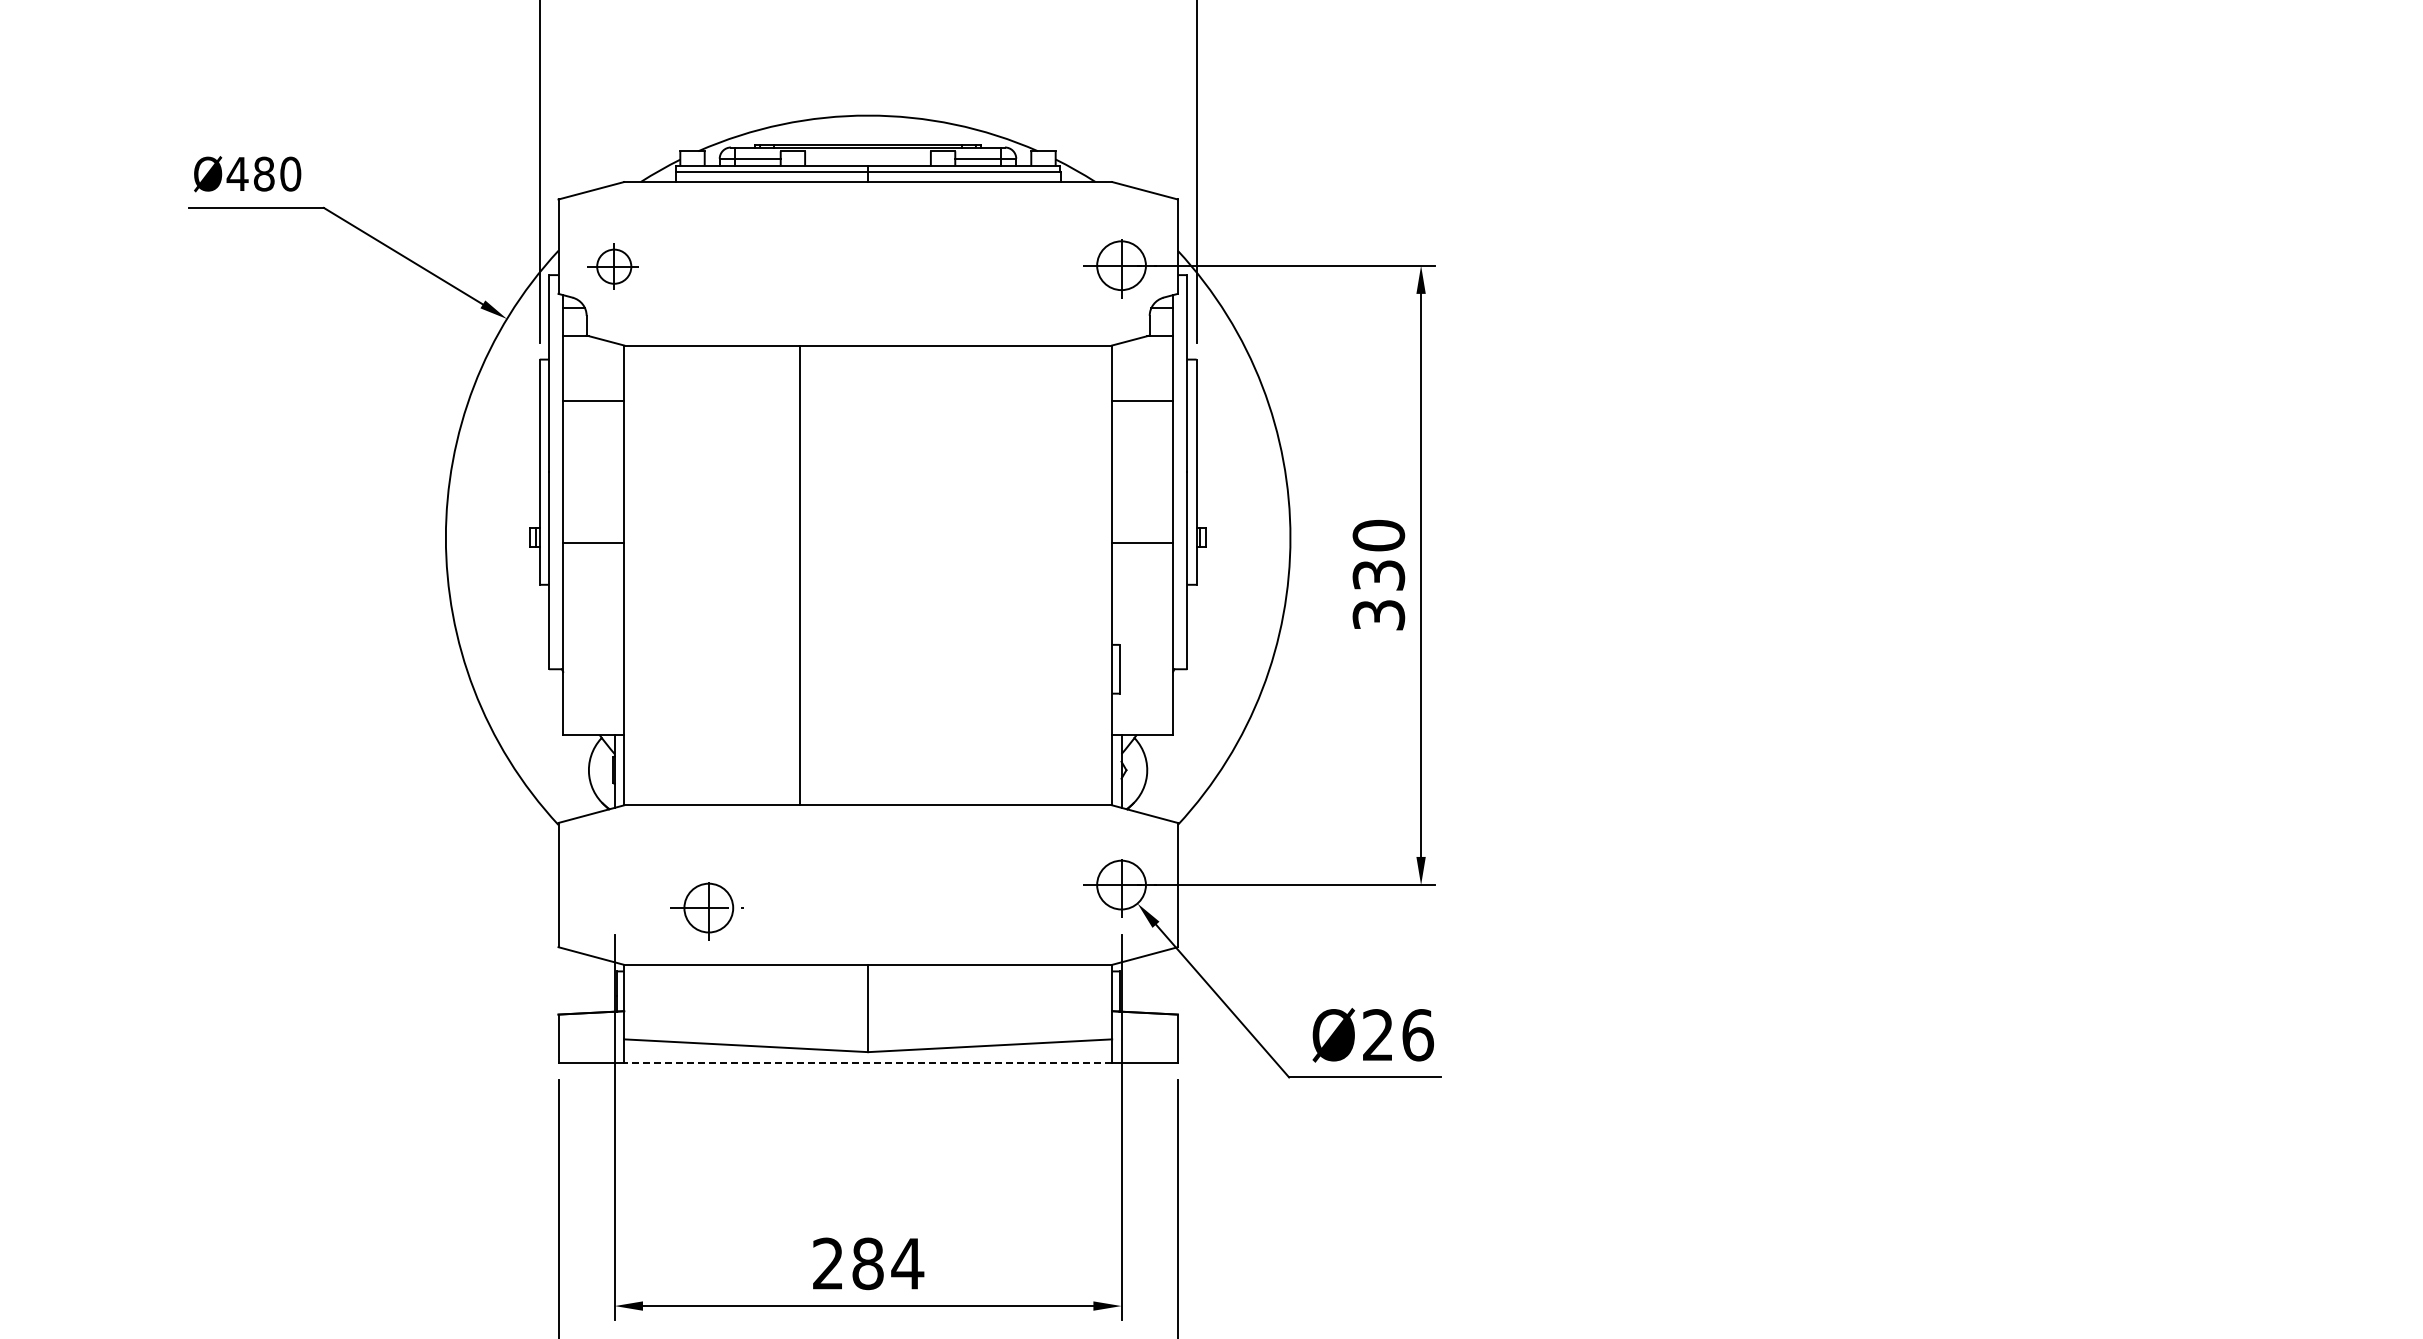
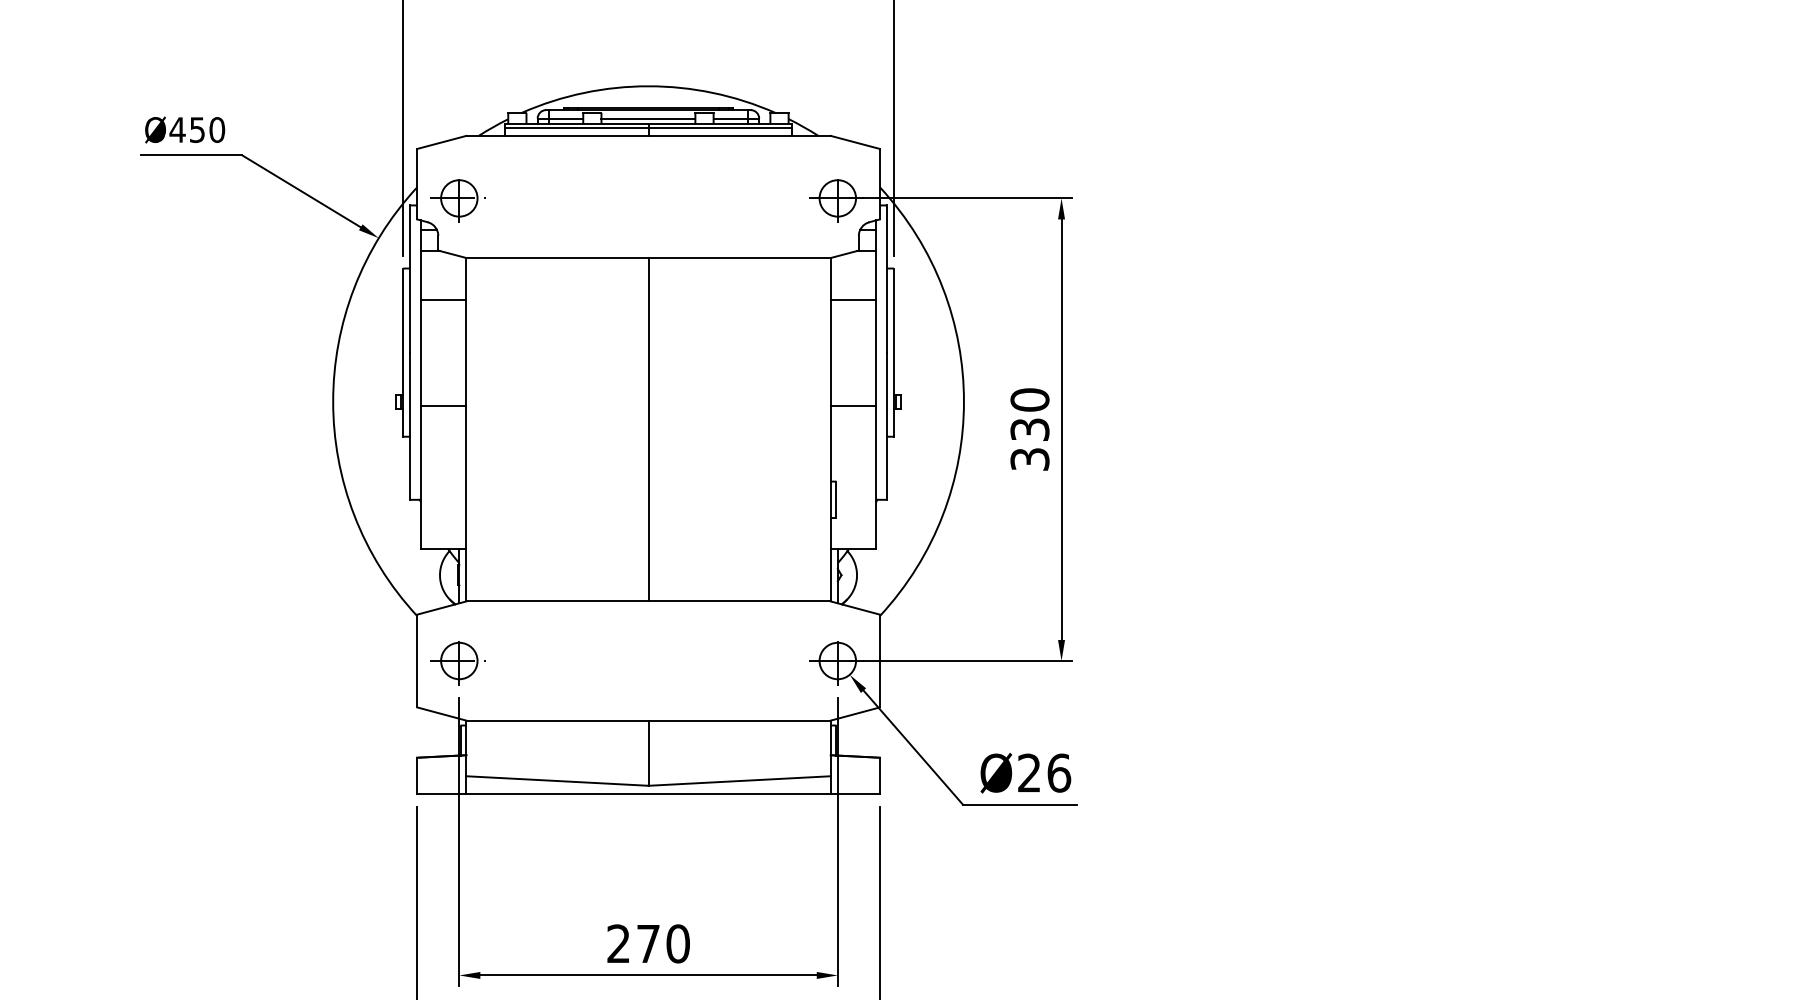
line: (867, 158) -> (648, 118), added
text: (263, 173) -> (196, 129), Ø480 -> Ø450
part: (612, 268) -> (457, 200), size x1.43
line: (800, 575) -> (648, 429), moved
part: (706, 911) -> (457, 663), moved
line: (868, 1063) -> (648, 794), dashed -> solid
text: (888, 1263) -> (663, 943), 284 -> 270

